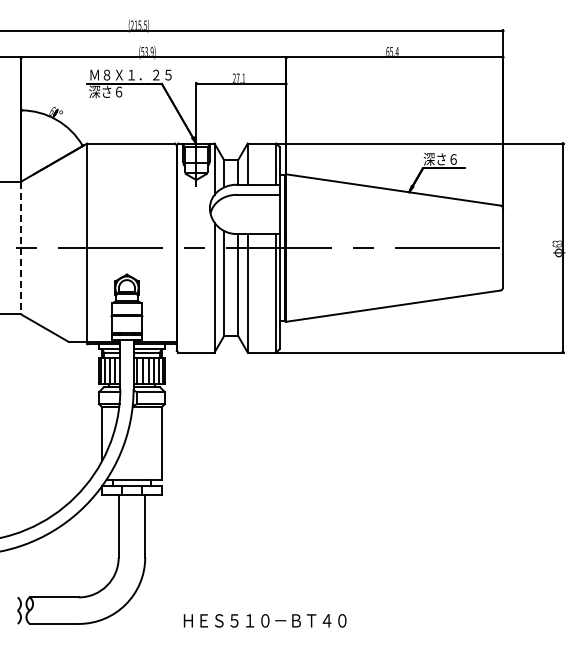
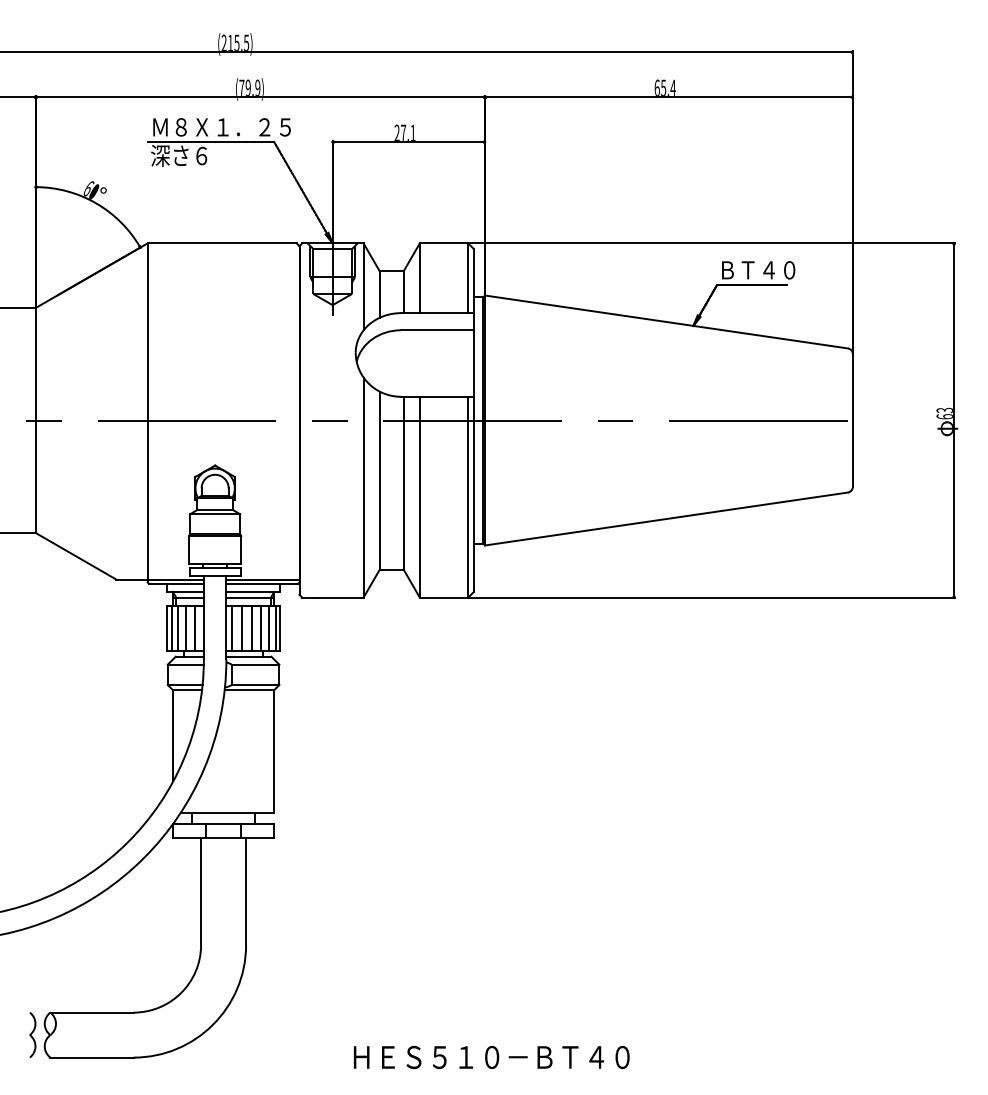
text: (144, 51) -> (244, 87), 53.9 -> 79.9
text: (446, 159) -> (756, 270), 深さ６ -> ＢＴ４０
line: (21, 248) -> (36, 421), dashed -> solid
text: (264, 620) -> (490, 1056), moved

